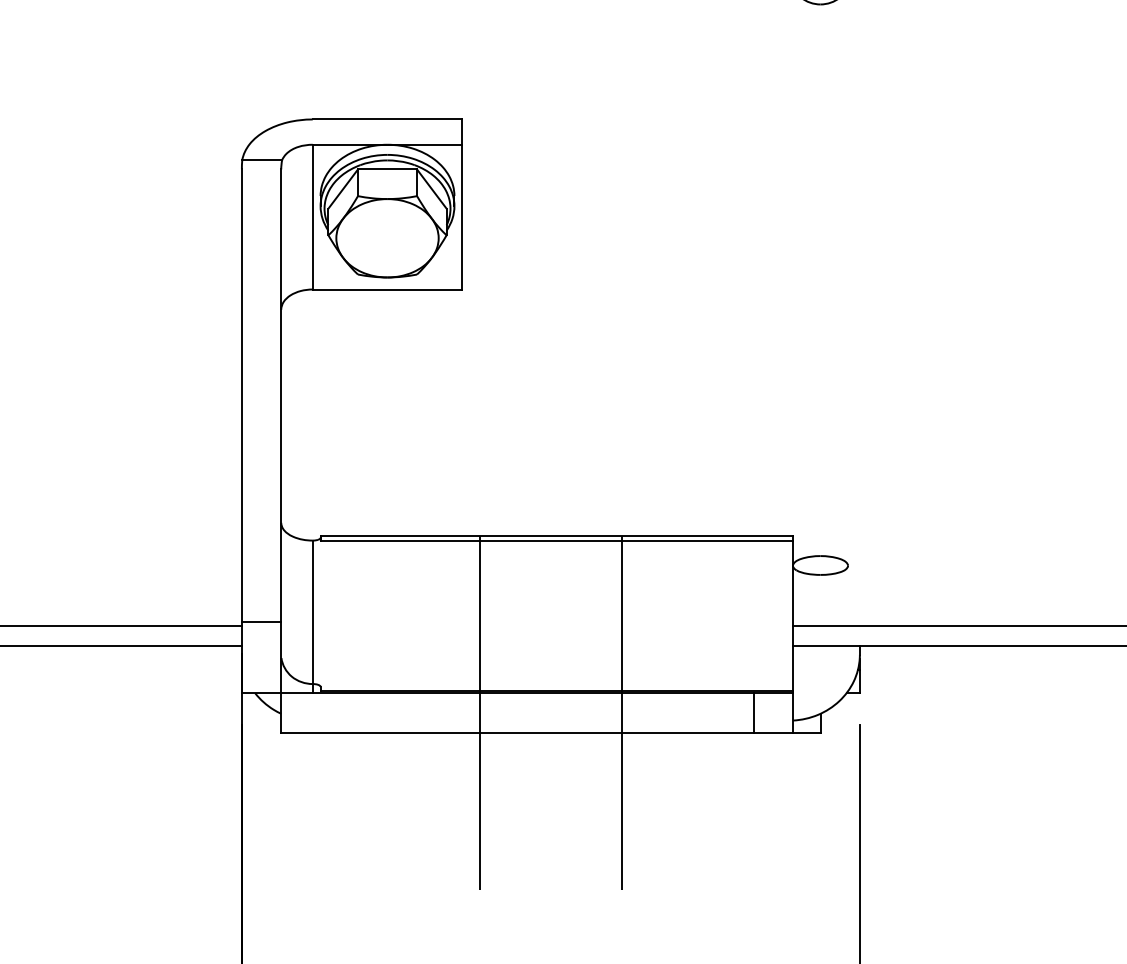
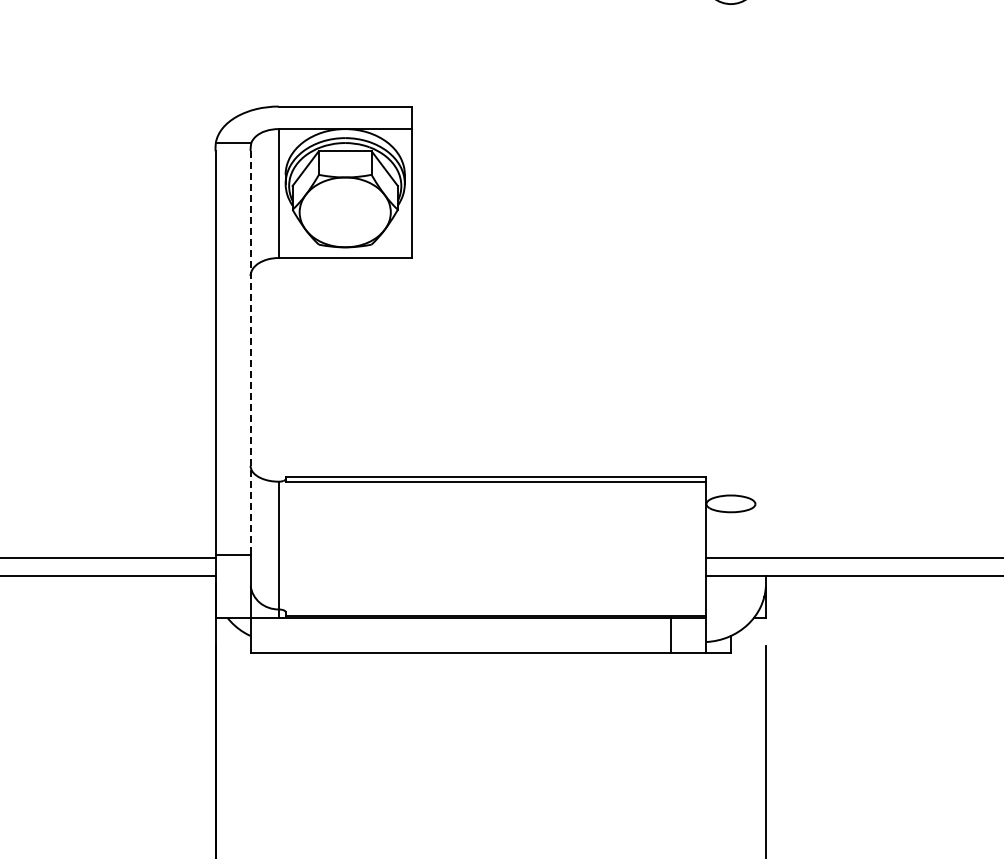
line: (281, 395) -> (250, 352), solid -> dashed
line: (479, 713) -> (427, 635), removed
line: (621, 713) -> (553, 635), removed

